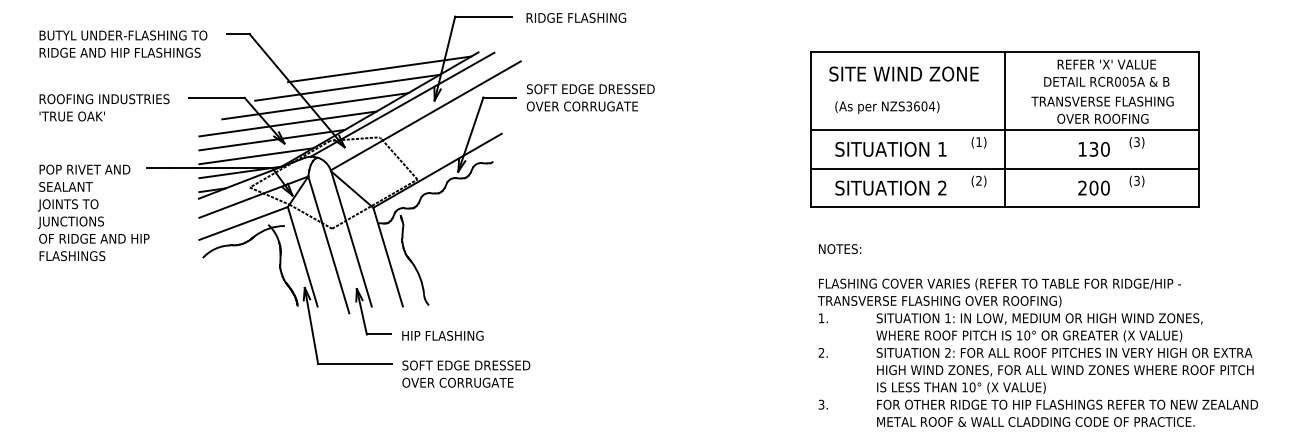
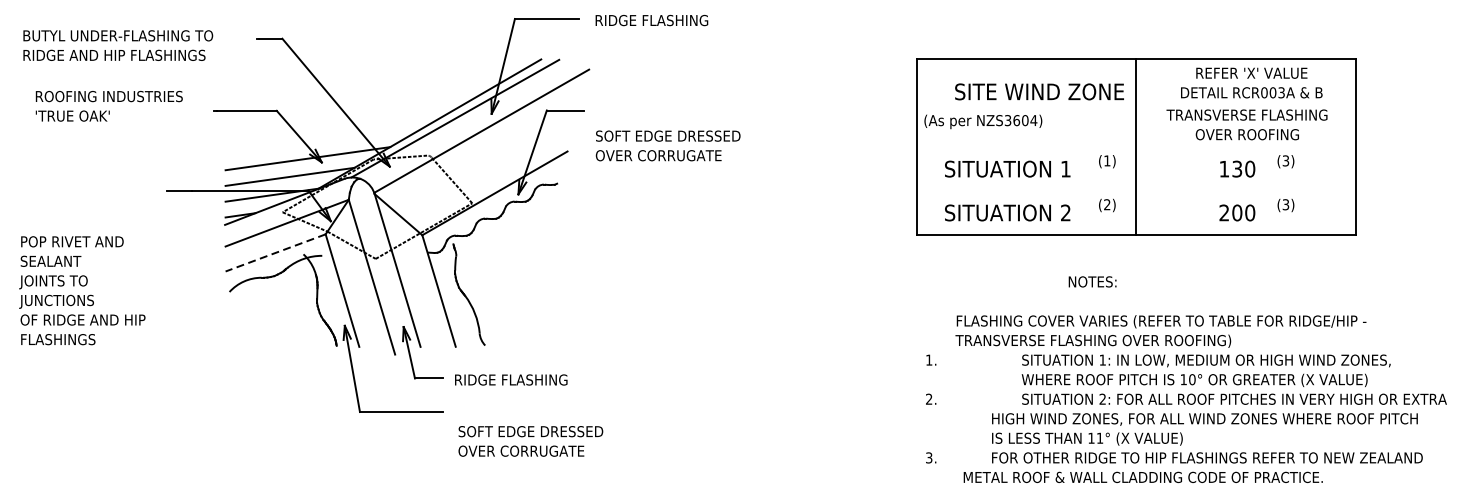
text: (123, 43) -> (118, 44), moved
line: (379, 69) -> (429, 78), removed
text: (903, 73) -> (1038, 91), moved
text: (1132, 80) -> (1280, 91), RCR005A -> RCR003A
line: (347, 87) -> (393, 99), removed
text: (590, 97) -> (667, 145), moved
line: (315, 106) -> (356, 120), removed
text: (104, 107) -> (109, 105), moved
text: (887, 107) -> (983, 121), moved
line: (287, 123) -> (325, 139), removed
line: (1004, 129) -> (1136, 146), removed
line: (1004, 168) -> (1136, 190), removed
text: (93, 212) -> (82, 290), moved
line: (243, 223) -> (275, 252), solid -> dashed
text: (840, 249) -> (1093, 282), moved
text: (1034, 317) -> (1200, 359), moved
text: (452, 335) -> (511, 379), HIP FLASHING -> RIDGE FLASHING
text: (466, 373) -> (531, 440), moved
text: (972, 387) -> (1099, 438), 10° -> 11°
text: (1035, 421) -> (1142, 476), moved

